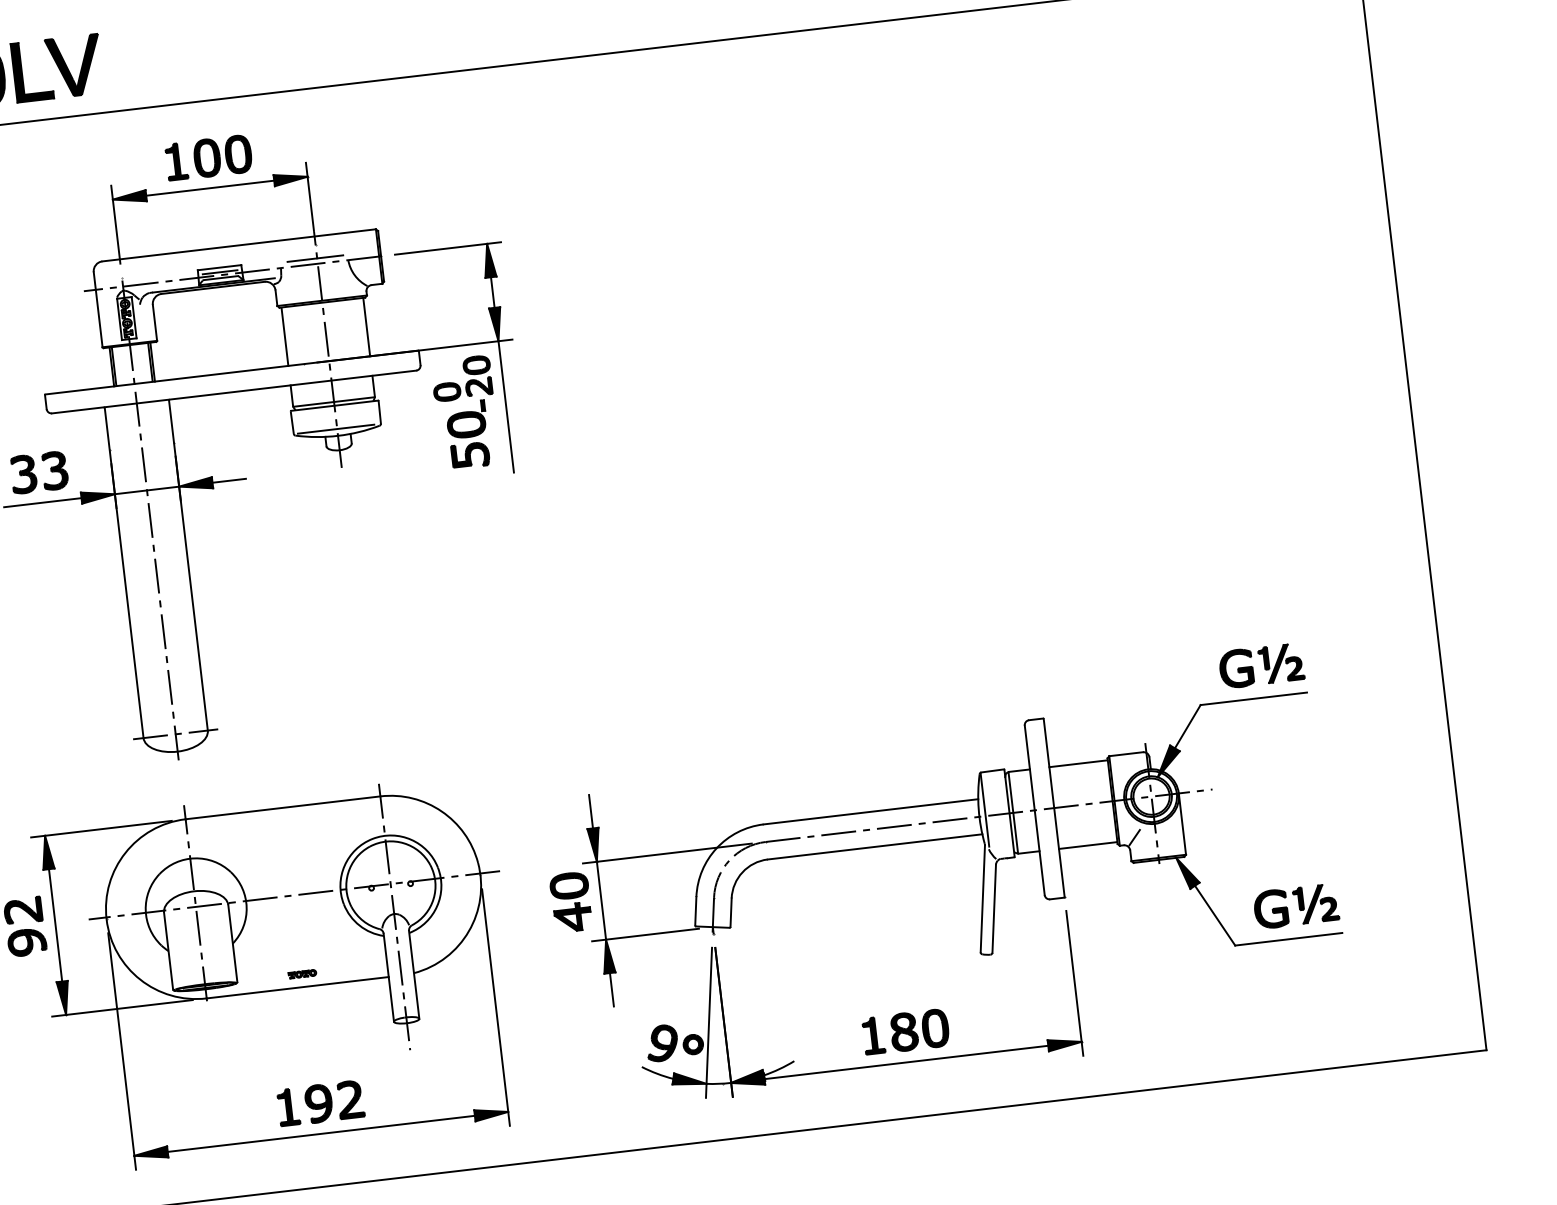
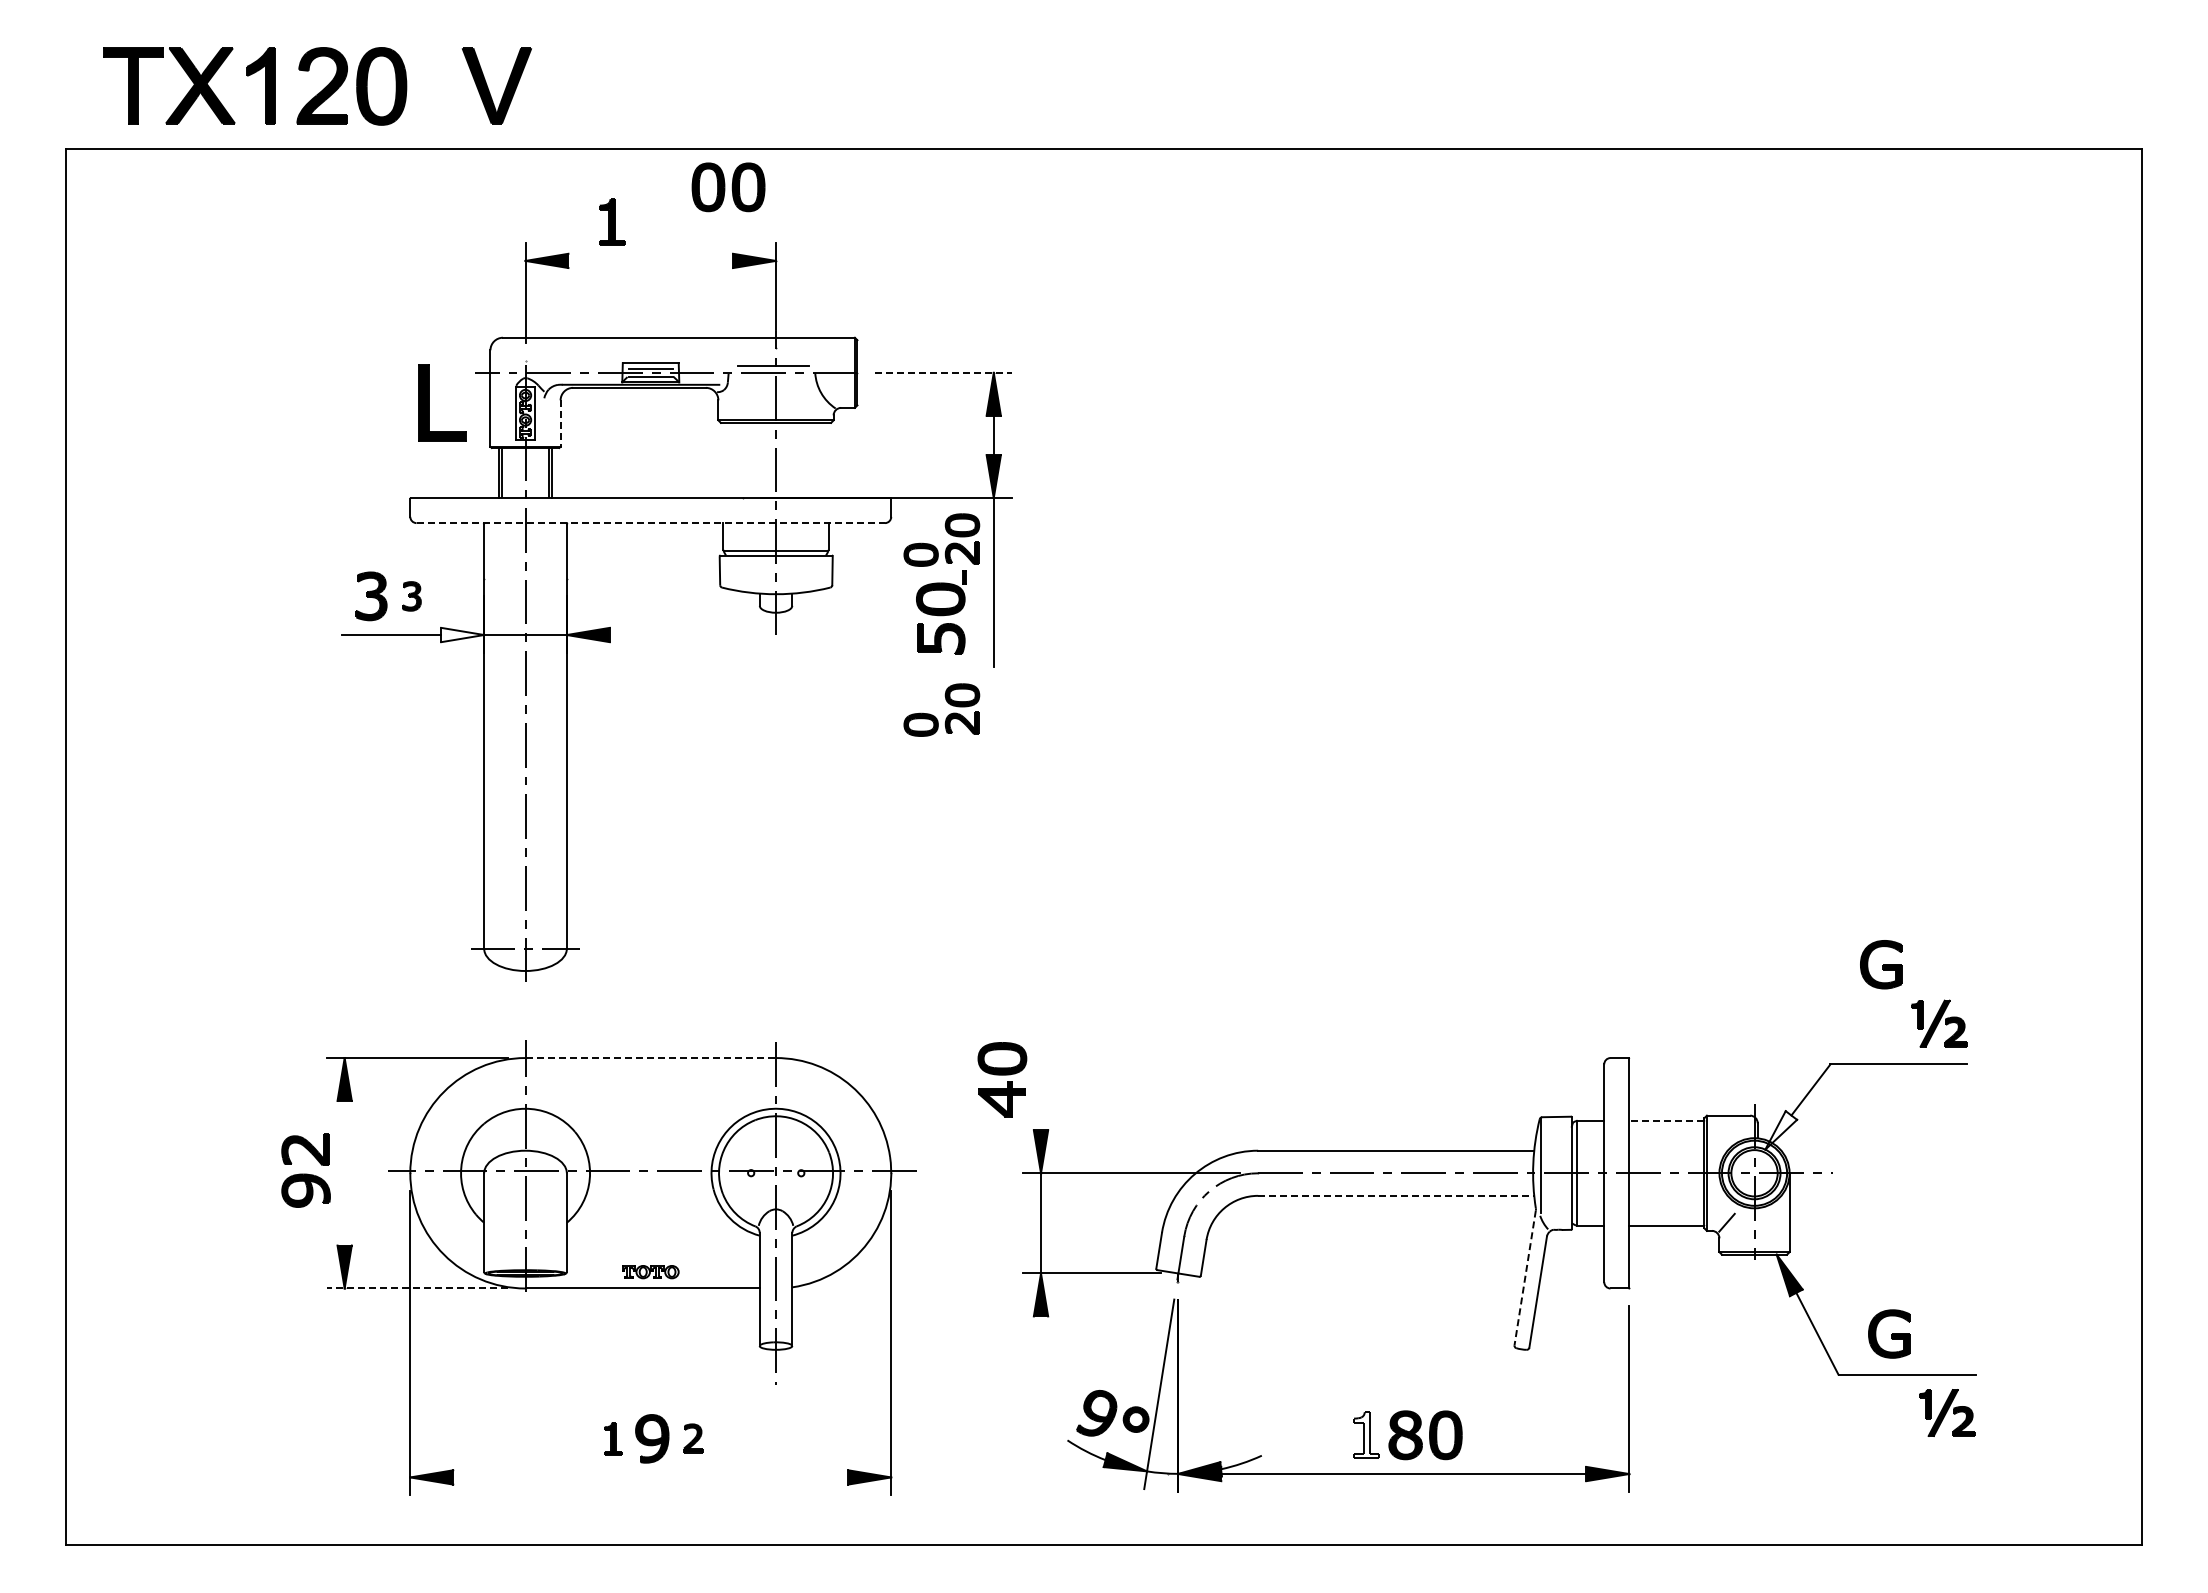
part: (22, 72) -> (429, 402), moved
part: (222, 156) -> (728, 187), moved
line: (209, 187) -> (650, 260), removed
line: (448, 248) -> (944, 372), solid -> dashed
line: (154, 323) -> (560, 424), solid -> dashed
line: (366, 327) -> (828, 460), removed
line: (284, 336) -> (723, 460), removed
line: (234, 392) -> (651, 523), solid -> dashed
line: (336, 429) -> (774, 585), removed
part: (54, 470) -> (411, 596), size x0.6
line: (228, 481) -> (630, 635), removed
fill: (97, 495) -> (462, 634), removed
part: (482, 514) -> (947, 715), added
part: (1236, 668) -> (1881, 964), moved
fill: (1168, 760) -> (1781, 1130), removed
line: (1077, 763) -> (1665, 1120), solid -> dashed
line: (283, 808) -> (651, 1058), solid -> dashed
line: (591, 811) -> (1041, 1108), removed
line: (875, 846) -> (1396, 1195), solid -> dashed
line: (983, 899) -> (1525, 1278), solid -> dashed
part: (571, 902) -> (1002, 1079), moved
part: (1316, 903) -> (1947, 1412), moved
line: (55, 924) -> (344, 1172), removed
part: (302, 973) -> (650, 1271), size x1.6
line: (612, 989) -> (1041, 1337), removed
line: (121, 1008) -> (416, 1288), solid -> dashed
fill: (873, 1035) -> (1366, 1435), removed
part: (350, 1099) -> (693, 1438), size x0.6
part: (288, 1107) -> (613, 1438), size x0.7
line: (321, 1133) -> (650, 1477), removed

